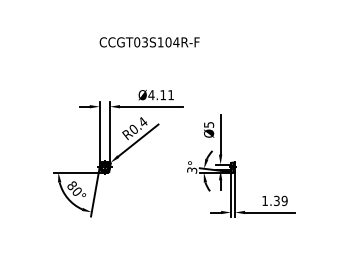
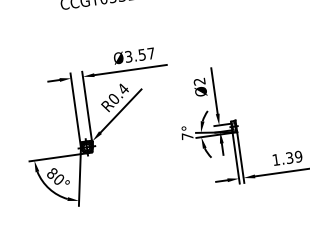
text: (160, 95) -> (139, 55), Ø4.11 -> Ø3.57
text: (209, 124) -> (200, 81), Ø5 -> Ø2
text: (192, 170) -> (187, 136), 3° -> 7°

